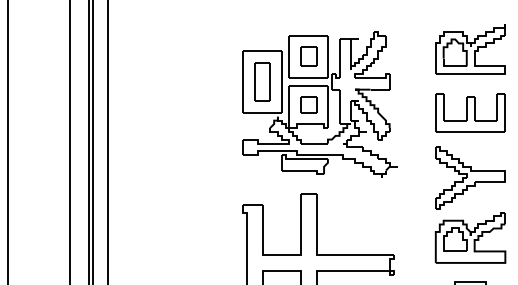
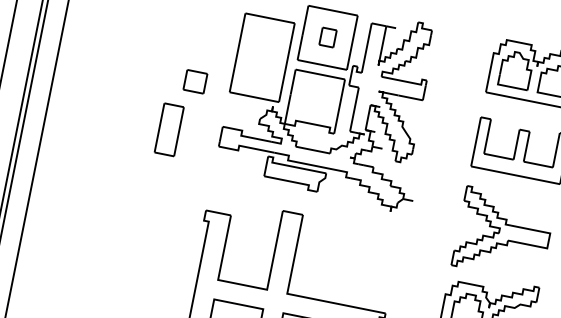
part: (308, 56) -> (327, 37), size x0.7
part: (262, 81) -> (169, 129), moved
part: (308, 104) -> (195, 81), moved

